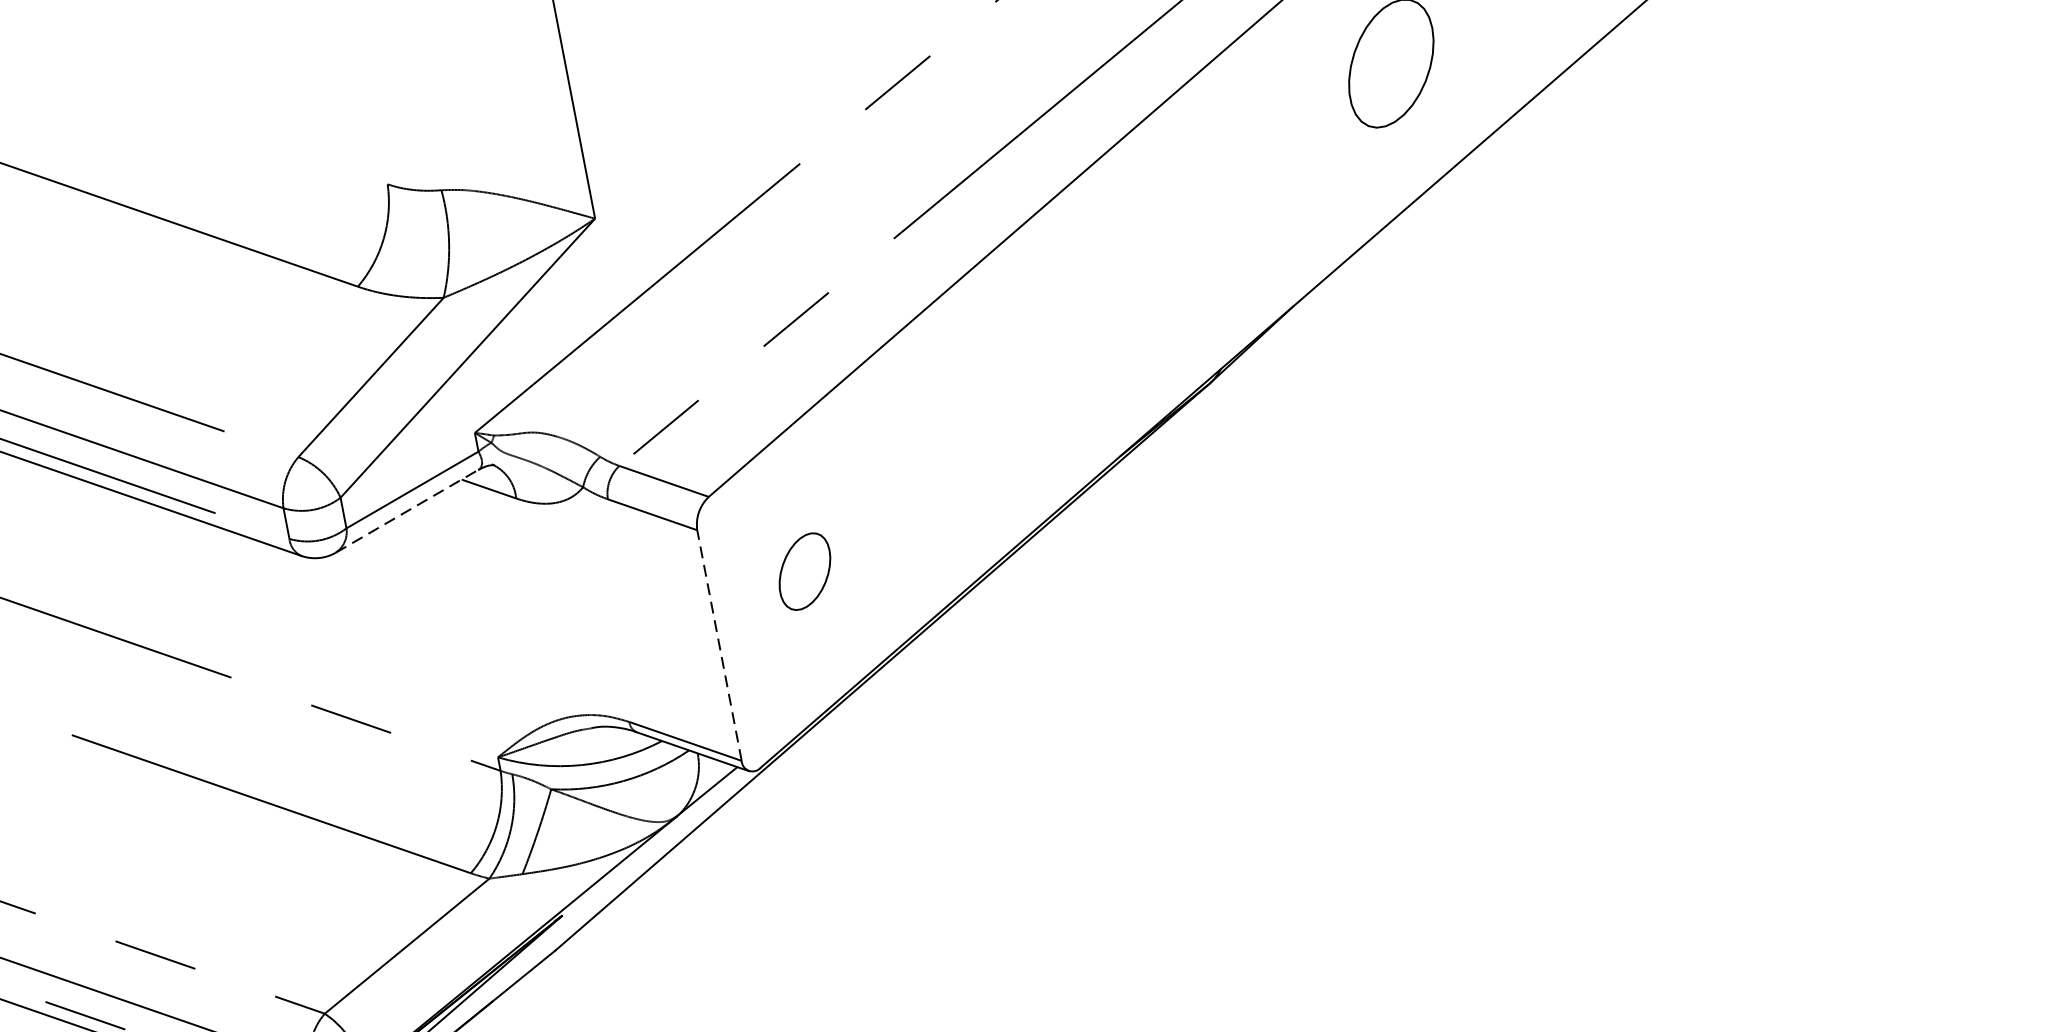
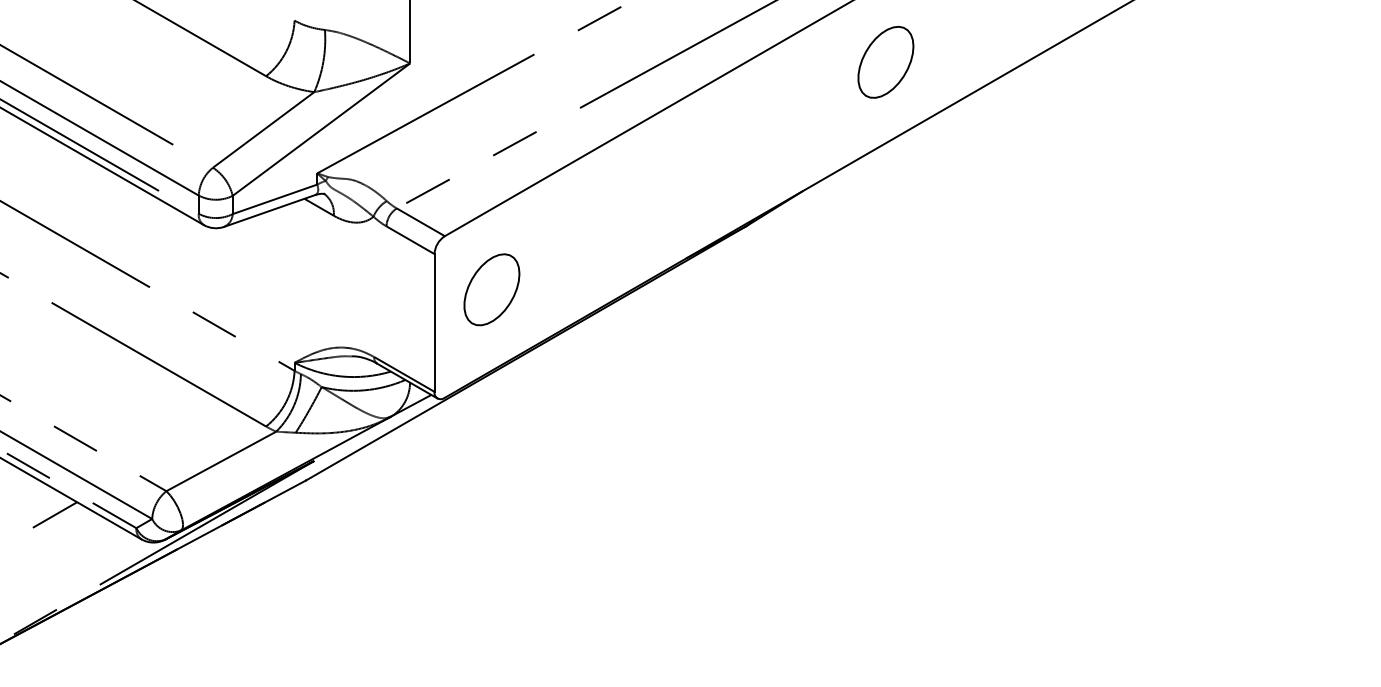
line: (408, 510) -> (270, 210), dashed -> solid
part: (804, 571) -> (491, 289), size x1.67
line: (719, 644) -> (434, 322), dashed -> solid

